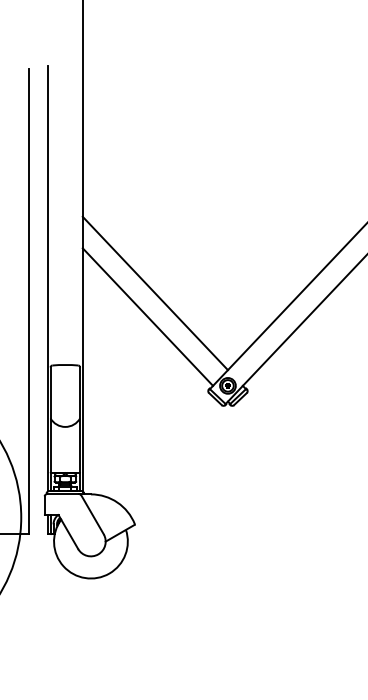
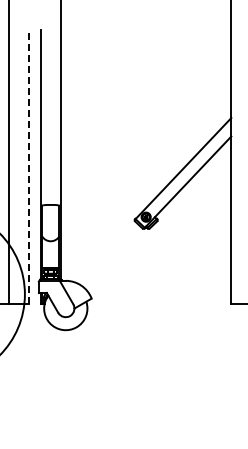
line: (155, 292) -> (103, 162), removed
line: (29, 301) -> (29, 167), solid -> dashed
line: (148, 316) -> (99, 176), removed

